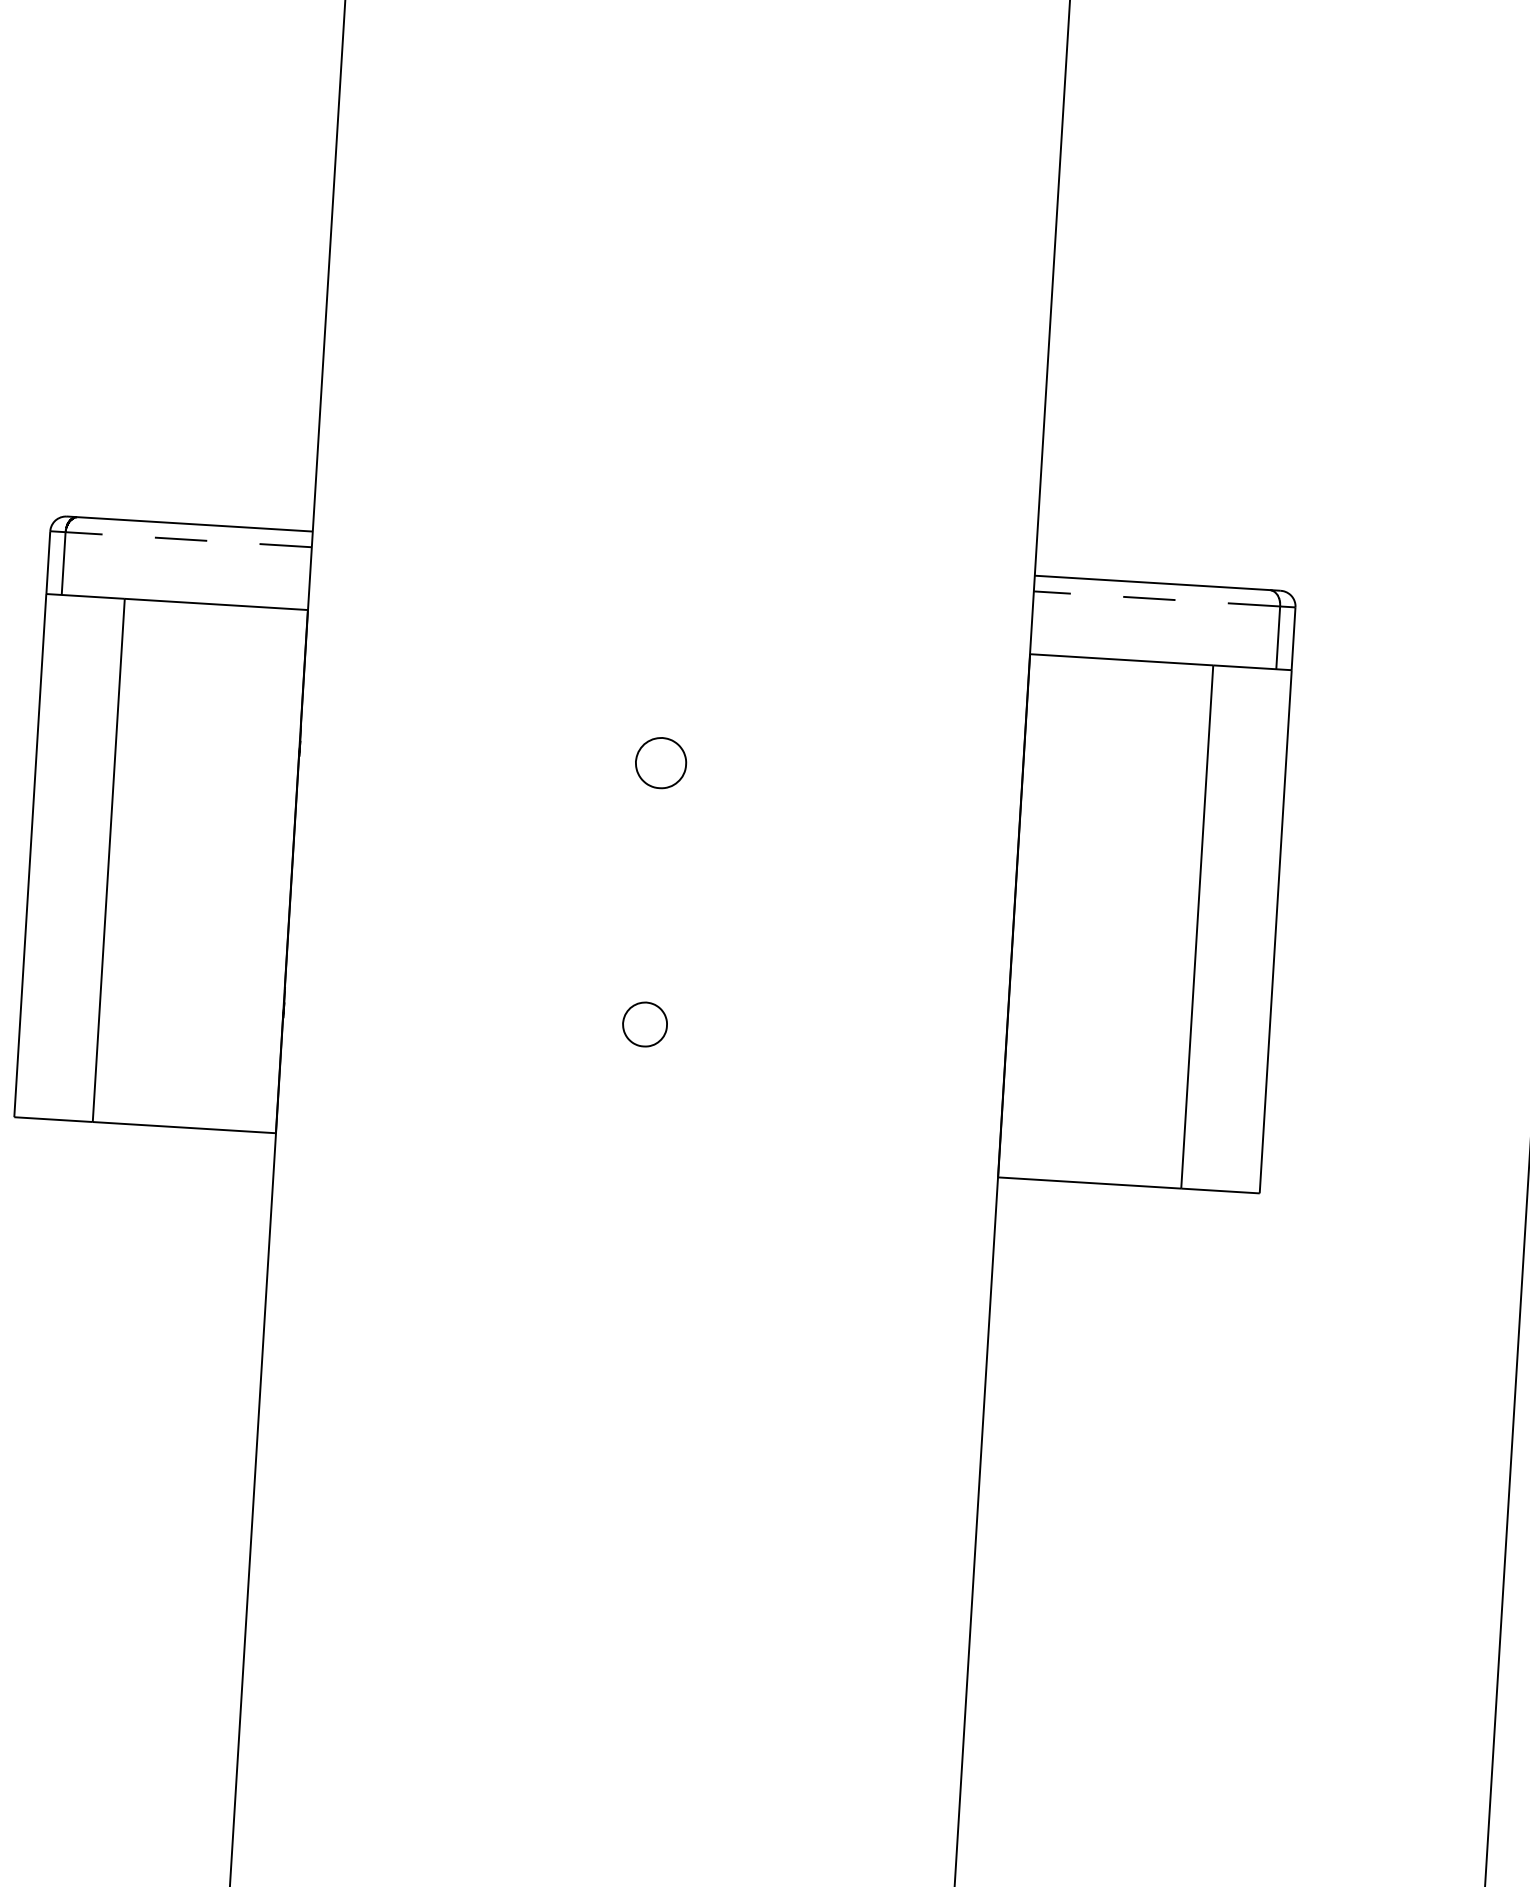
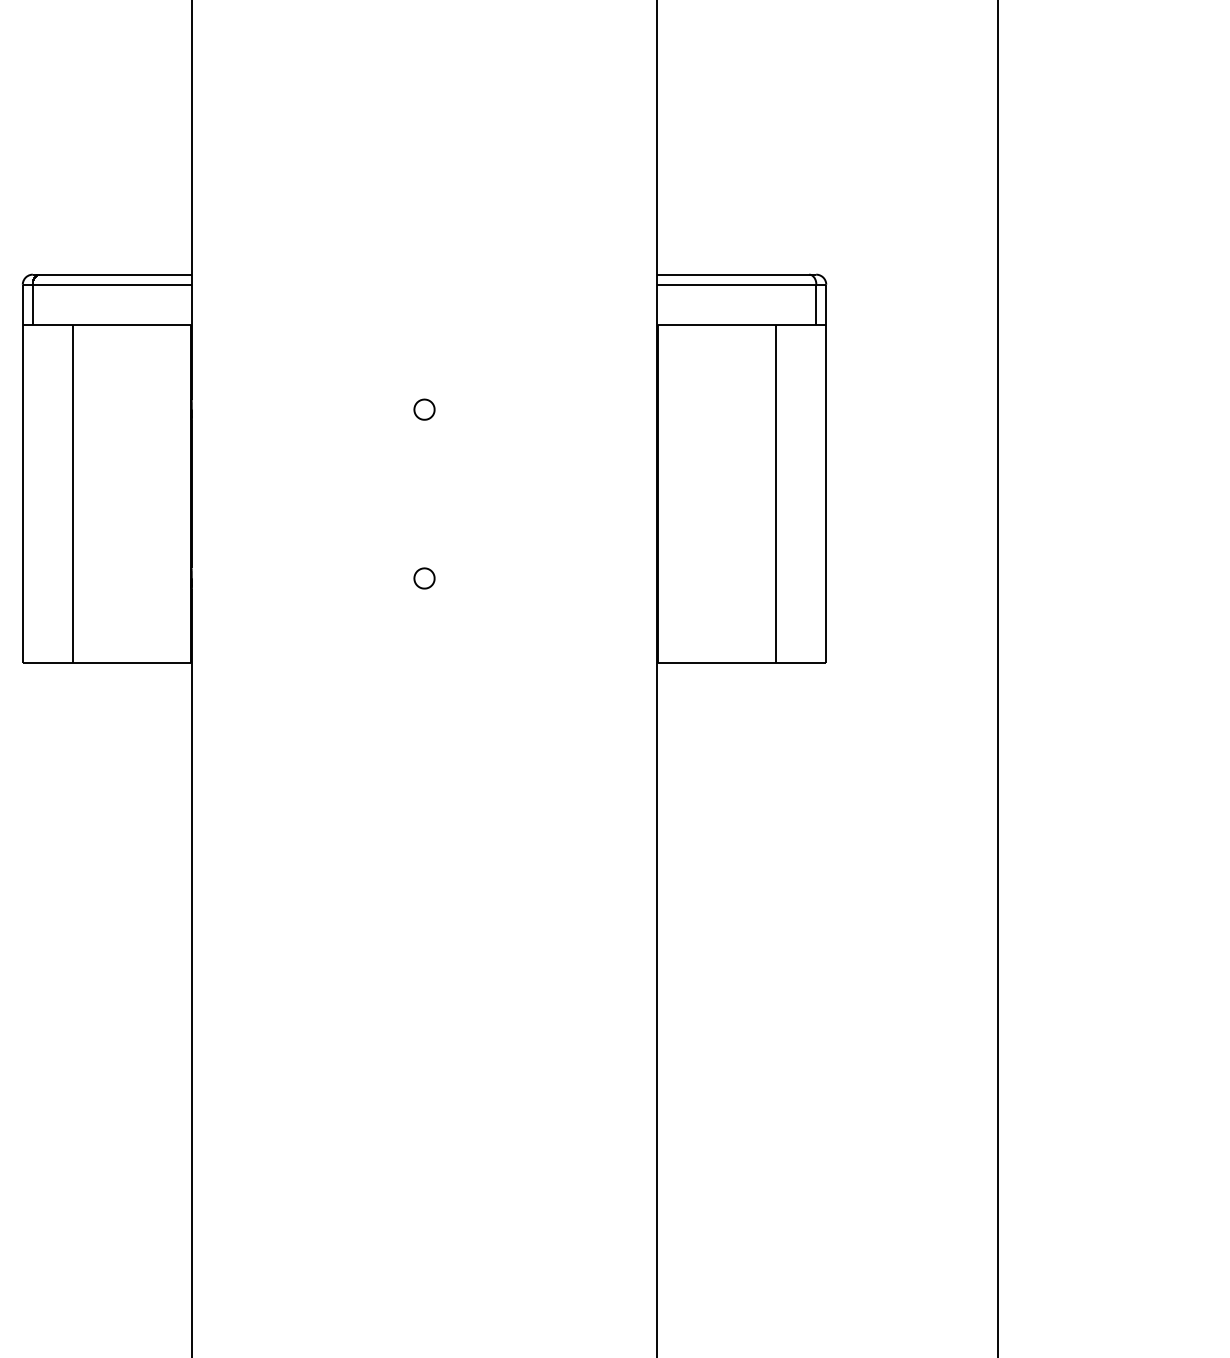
line: (187, 539) -> (111, 284), dashed -> solid
line: (1156, 598) -> (736, 284), dashed -> solid
part: (661, 762) -> (424, 409), size x0.62
part: (645, 1024) -> (424, 578), size x0.71

